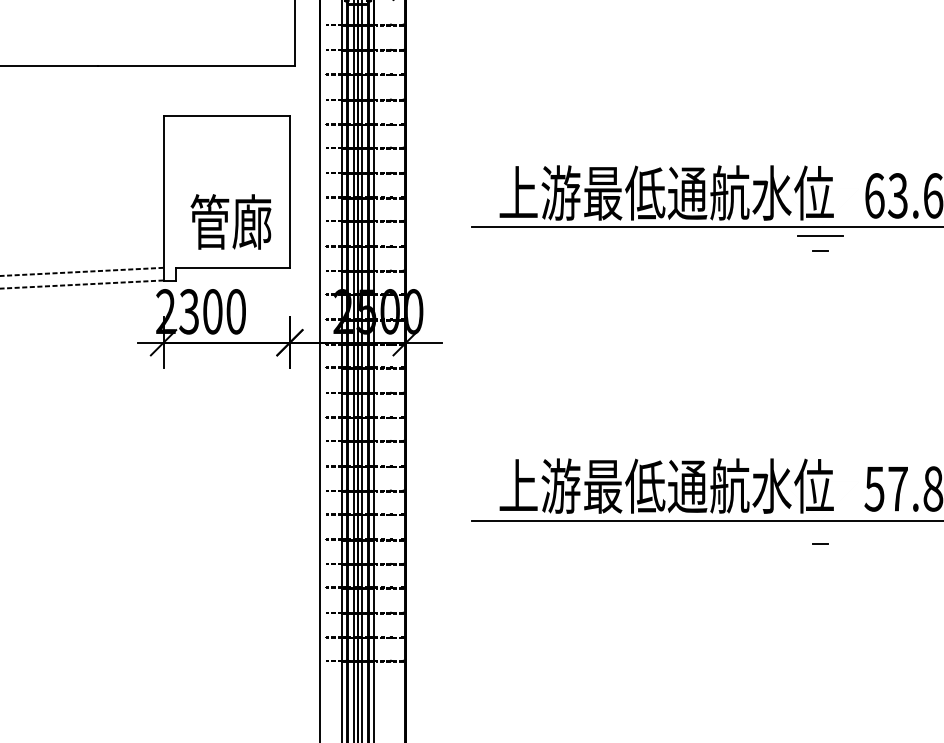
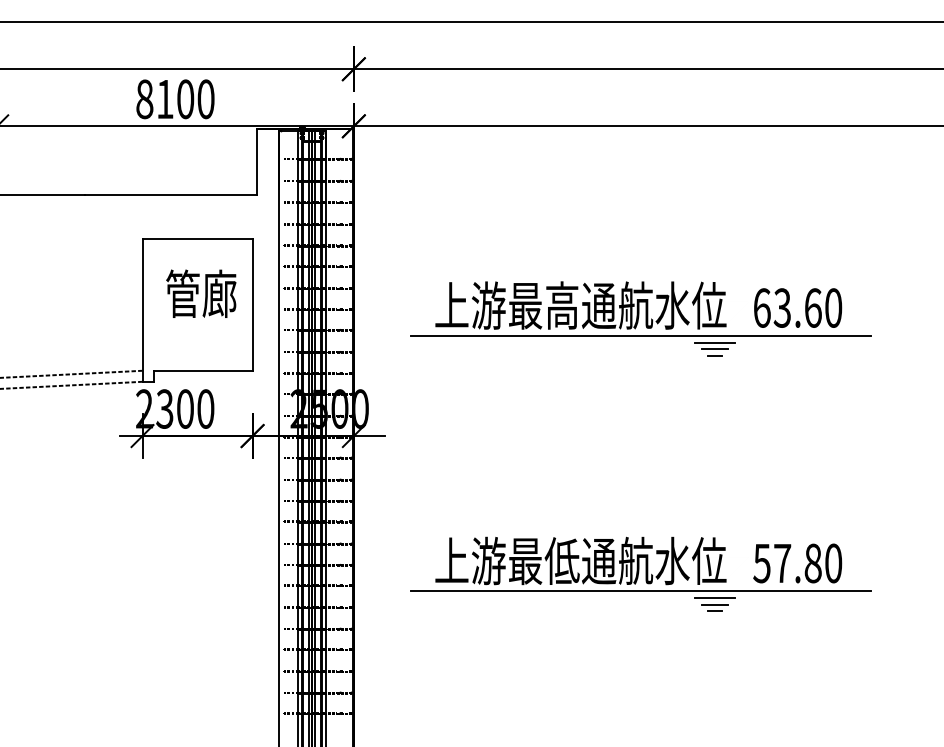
text: (644, 192) -> (561, 305), 上游最低通航水位 -> 上游最高通航水位
text: (231, 221) -> (201, 293), moved
line: (820, 243) -> (714, 349), added
line: (820, 529) -> (714, 598), added
line: (820, 536) -> (714, 604), added

